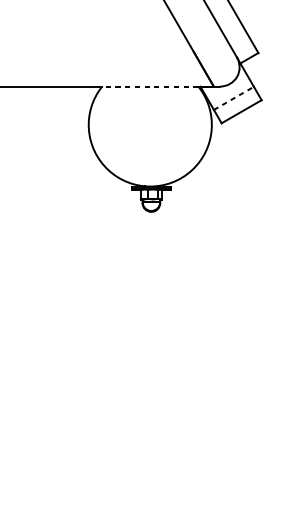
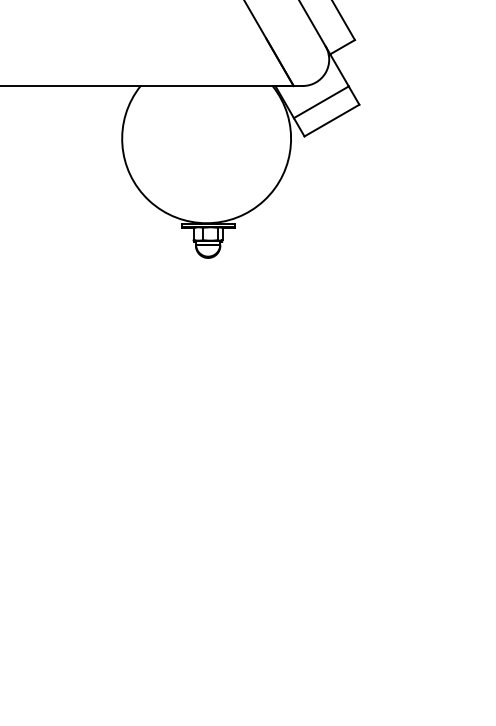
line: (150, 86) -> (206, 86), dashed -> solid
line: (234, 98) -> (321, 102), dashed -> solid

